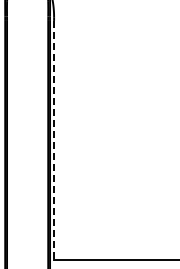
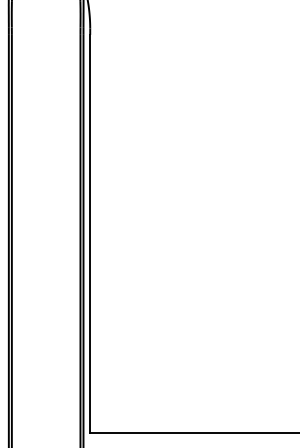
line: (54, 140) -> (90, 233), dashed -> solid

